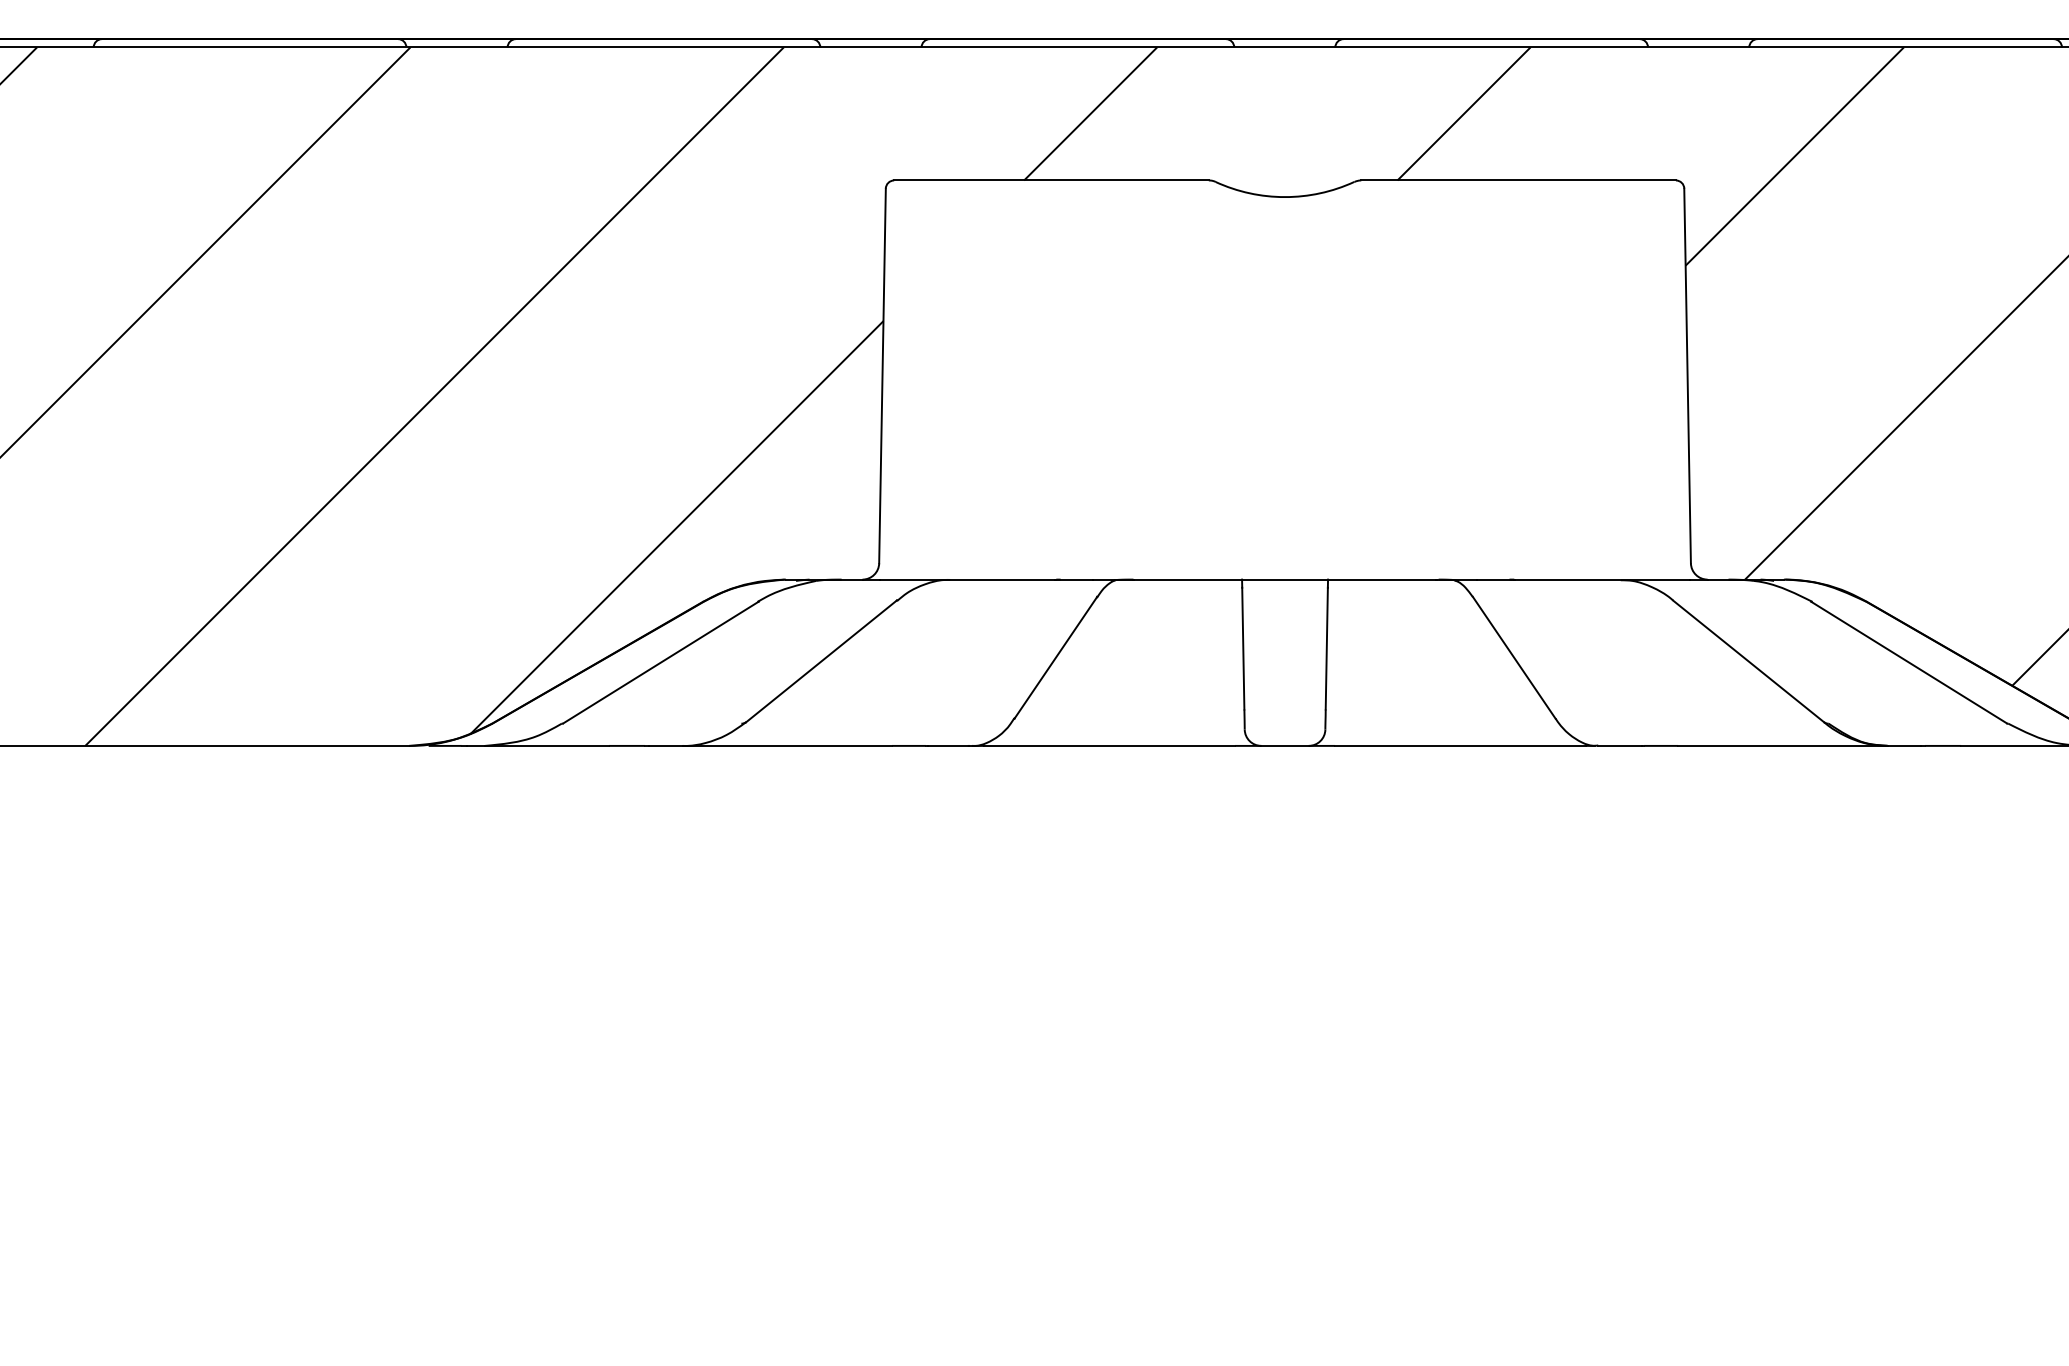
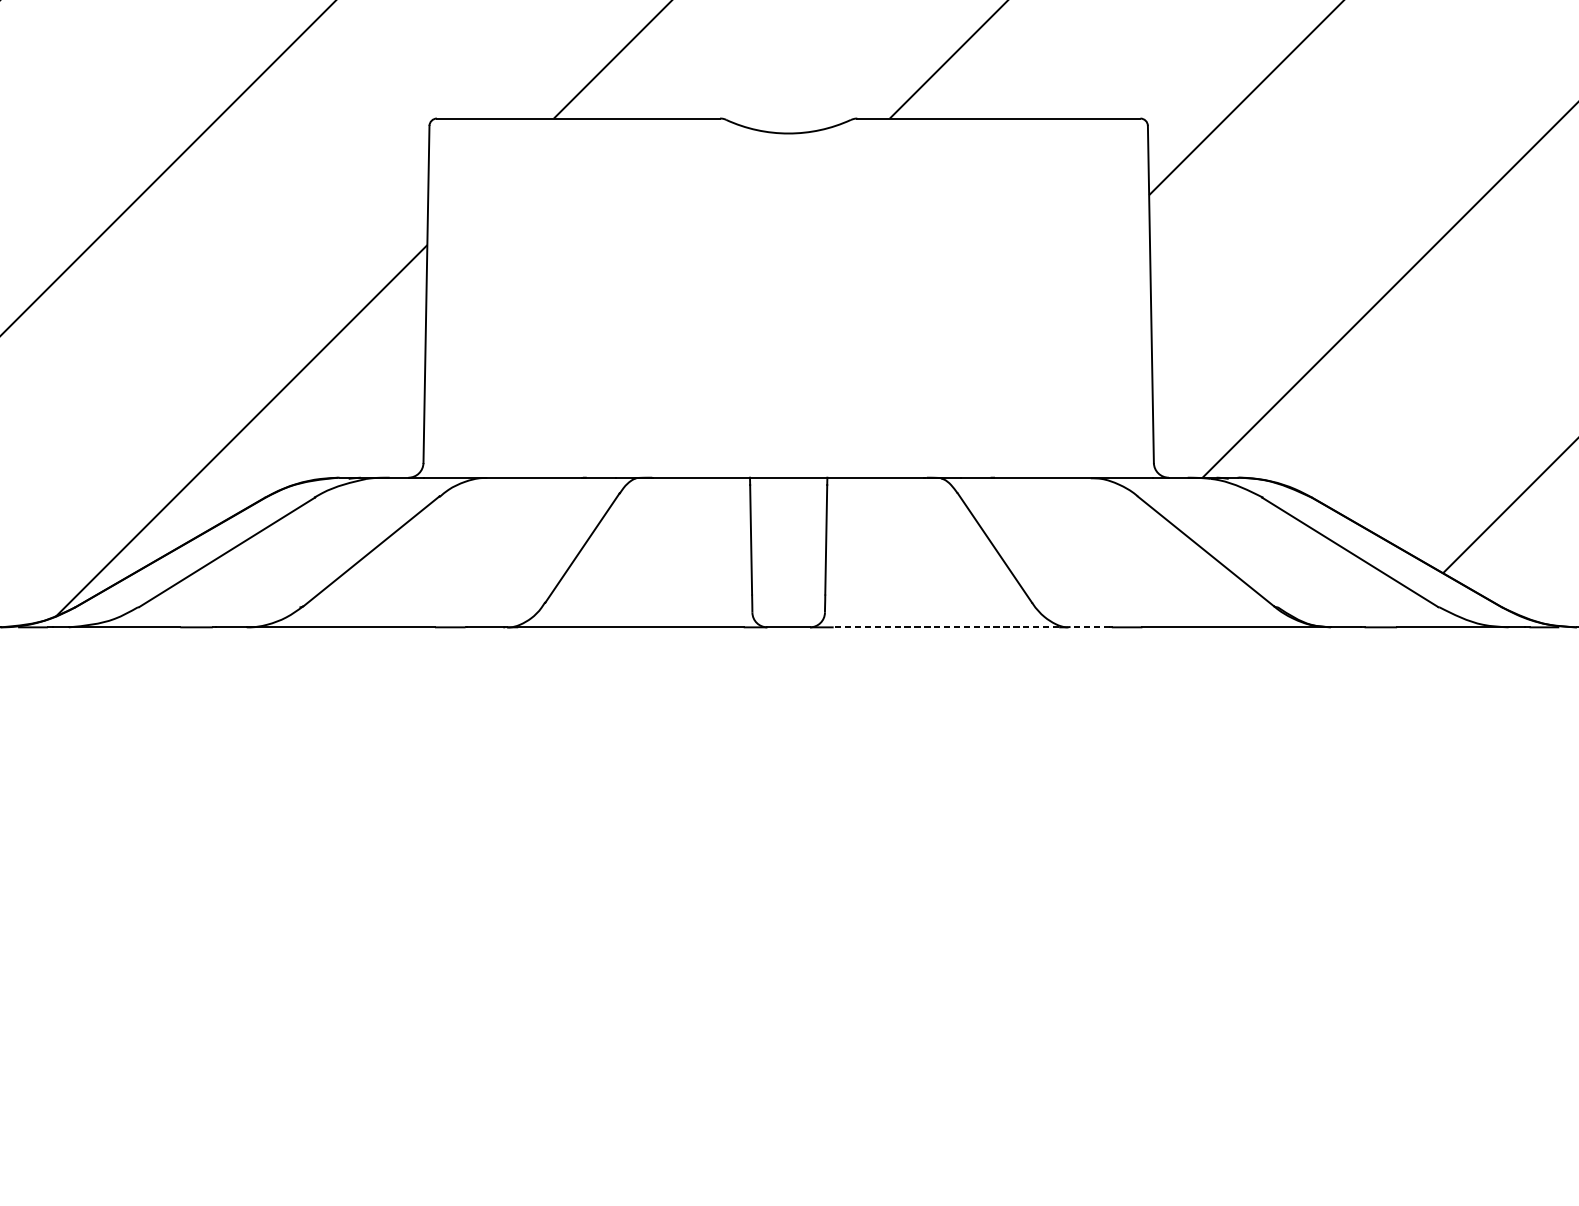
line: (1459, 745) -> (945, 626), solid -> dashed
line: (1620, 745) -> (1090, 626), solid -> dashed

